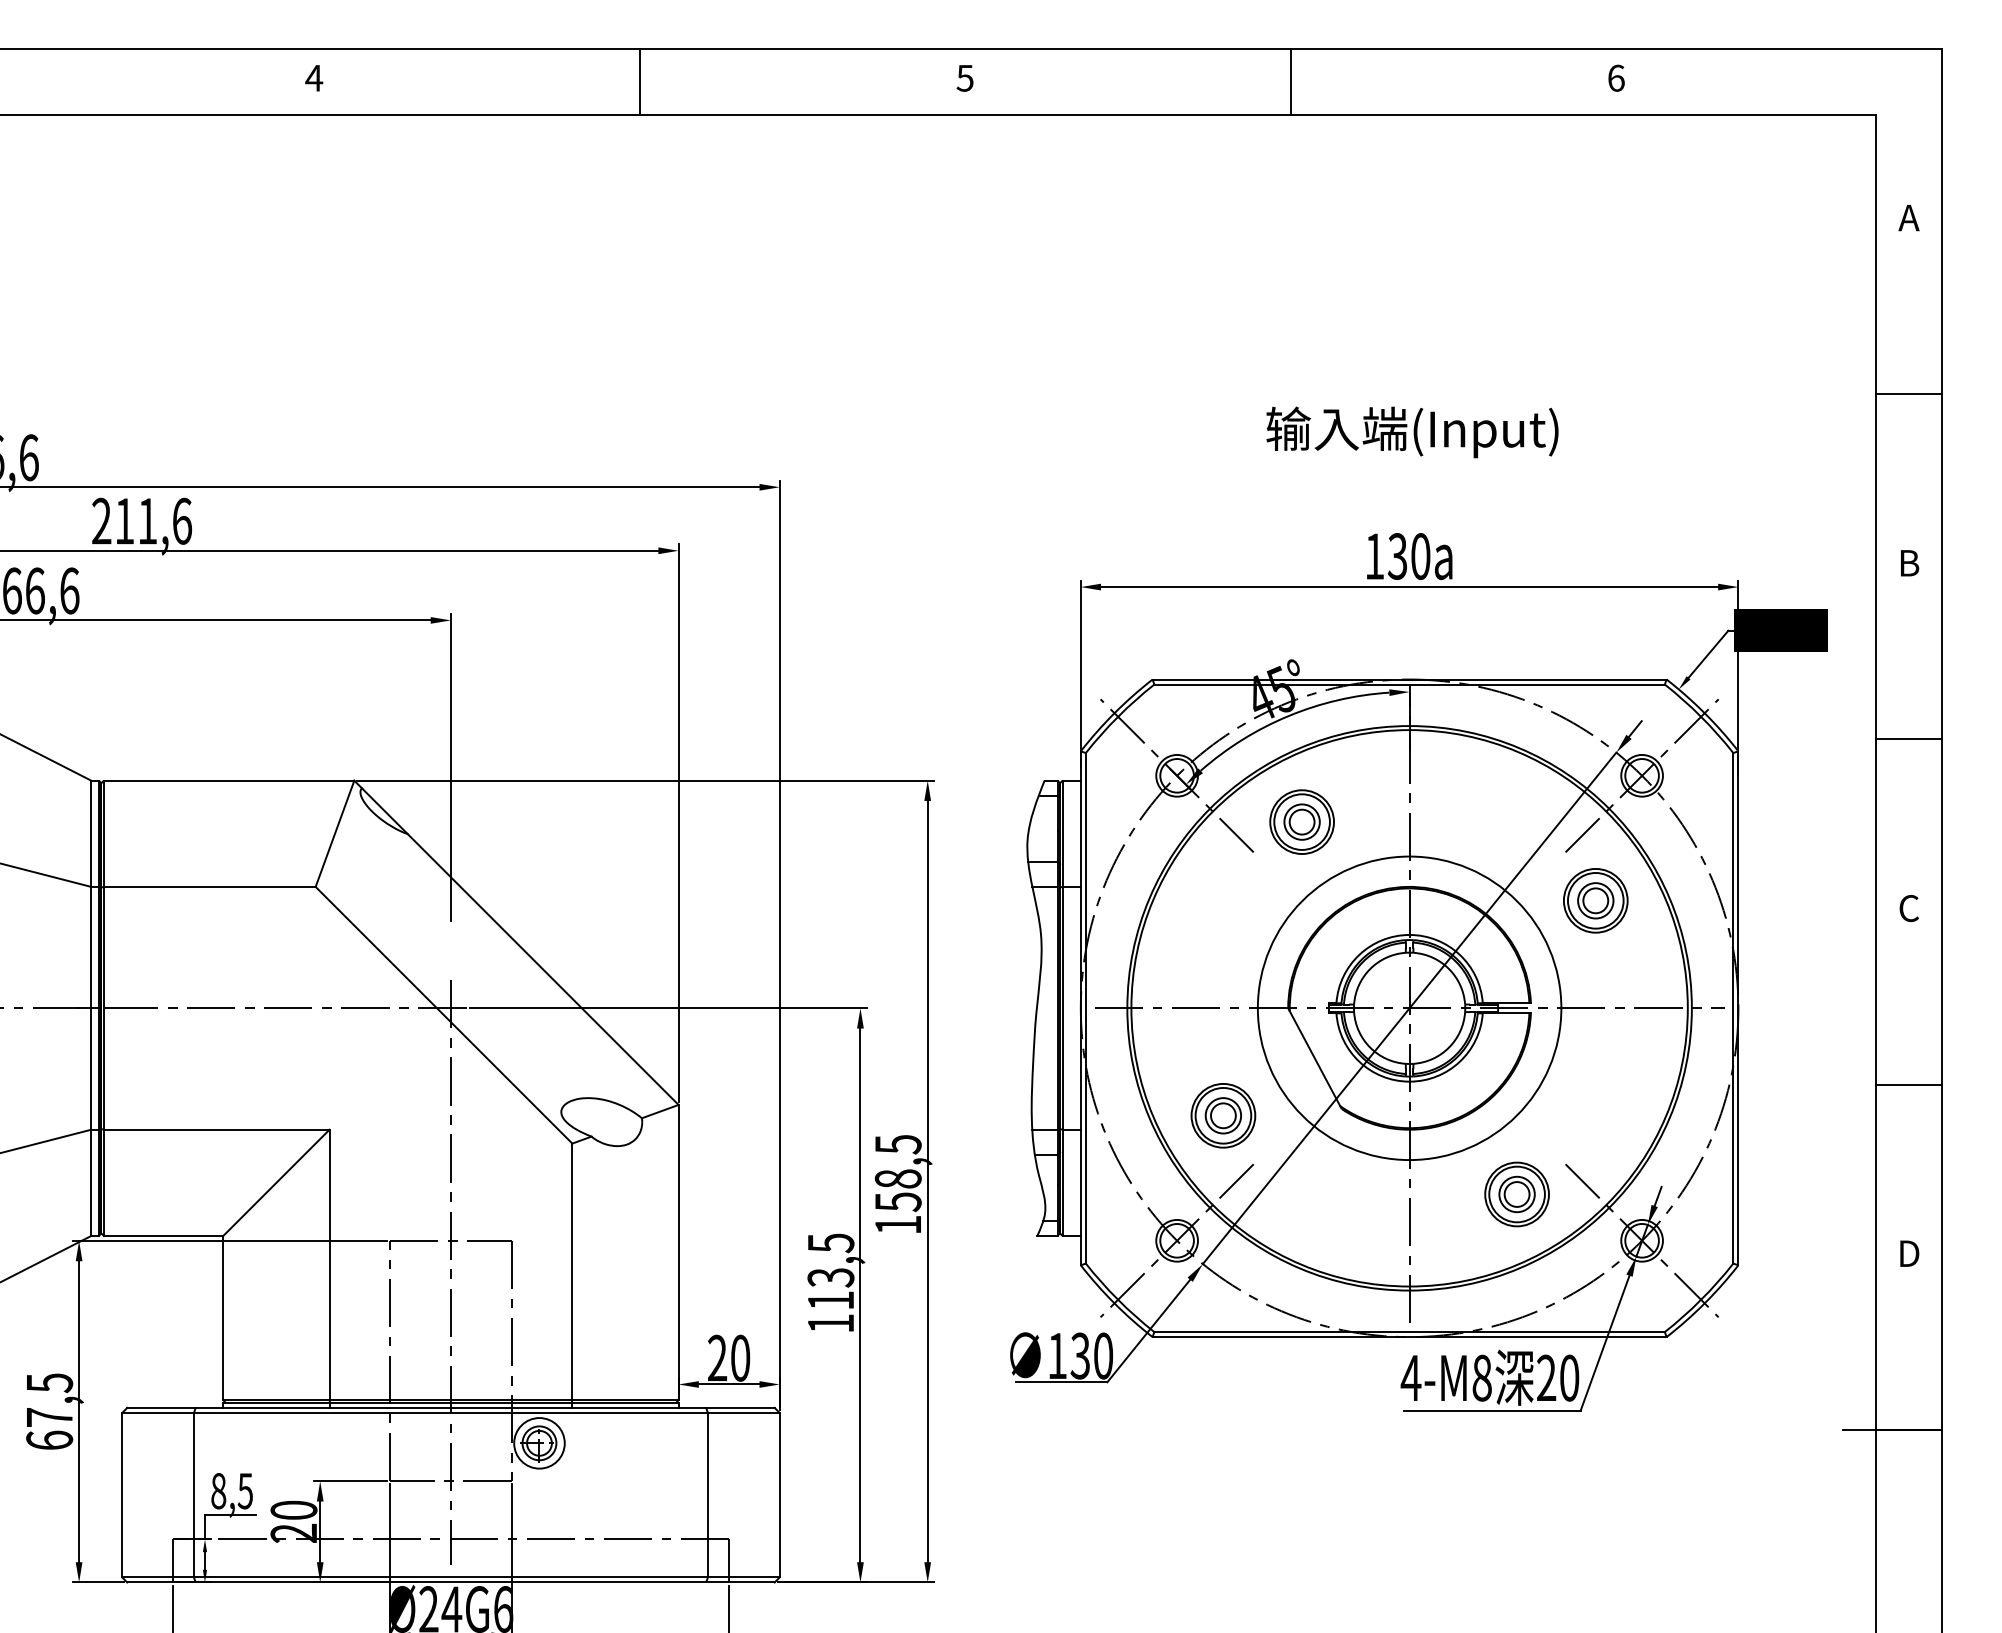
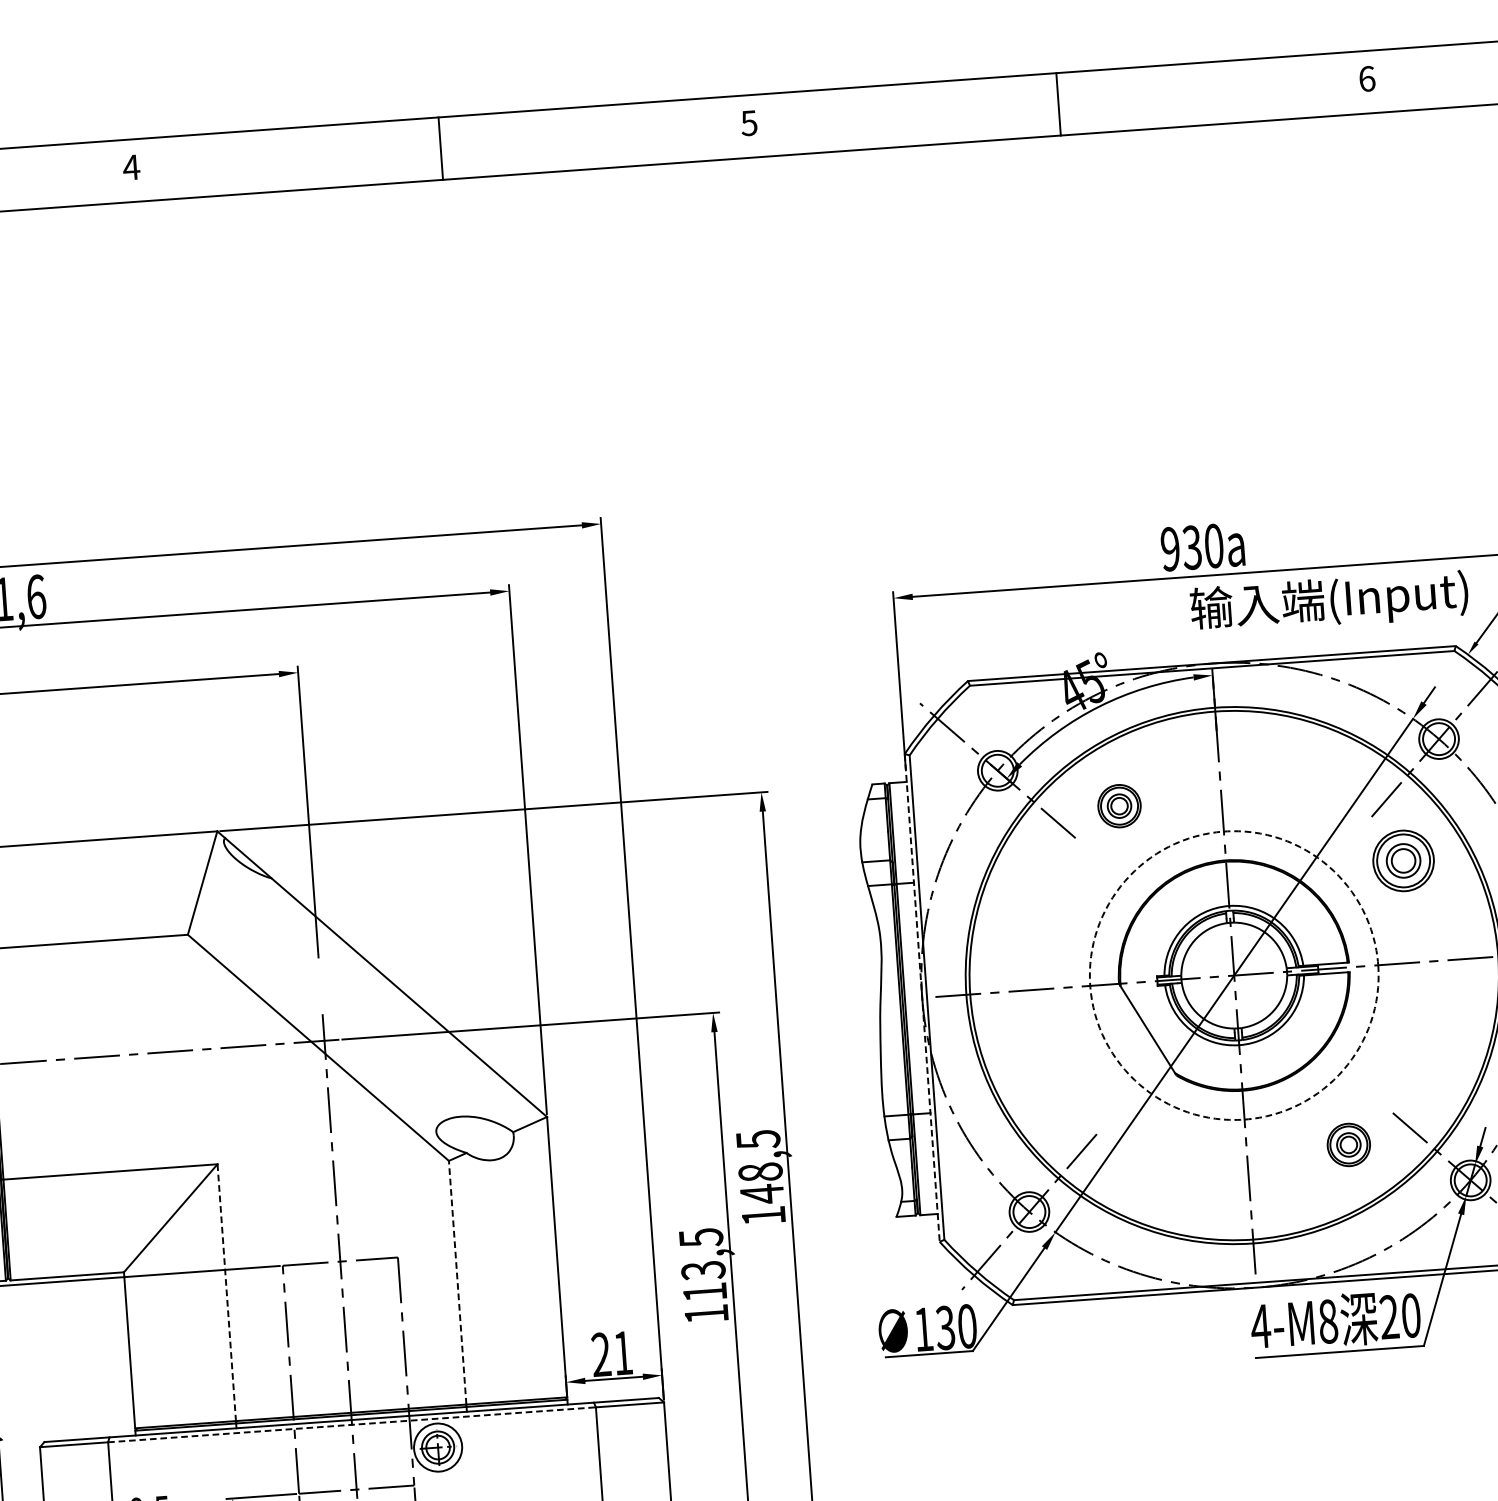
text: (1412, 432) -> (1329, 602), moved
text: (1374, 556) -> (1170, 549), 130 -> 930
part: (1301, 821) -> (1118, 805), size x0.7
line: (1080, 1008) -> (921, 998), solid -> dashed
circle: (1409, 1008) -> (1234, 975), solid -> dashed
part: (1223, 1115) -> (1064, 1089), removed
part: (1516, 1194) -> (1348, 1145), size x0.7
text: (898, 1201) -> (762, 1193), 158,5 -> 148,5
line: (329, 1265) -> (226, 1293), solid -> dashed
line: (572, 1271) -> (457, 1282), solid -> dashed
text: (740, 1357) -> (623, 1352), 20 -> 21
line: (450, 1412) -> (351, 1424), solid -> dashed

